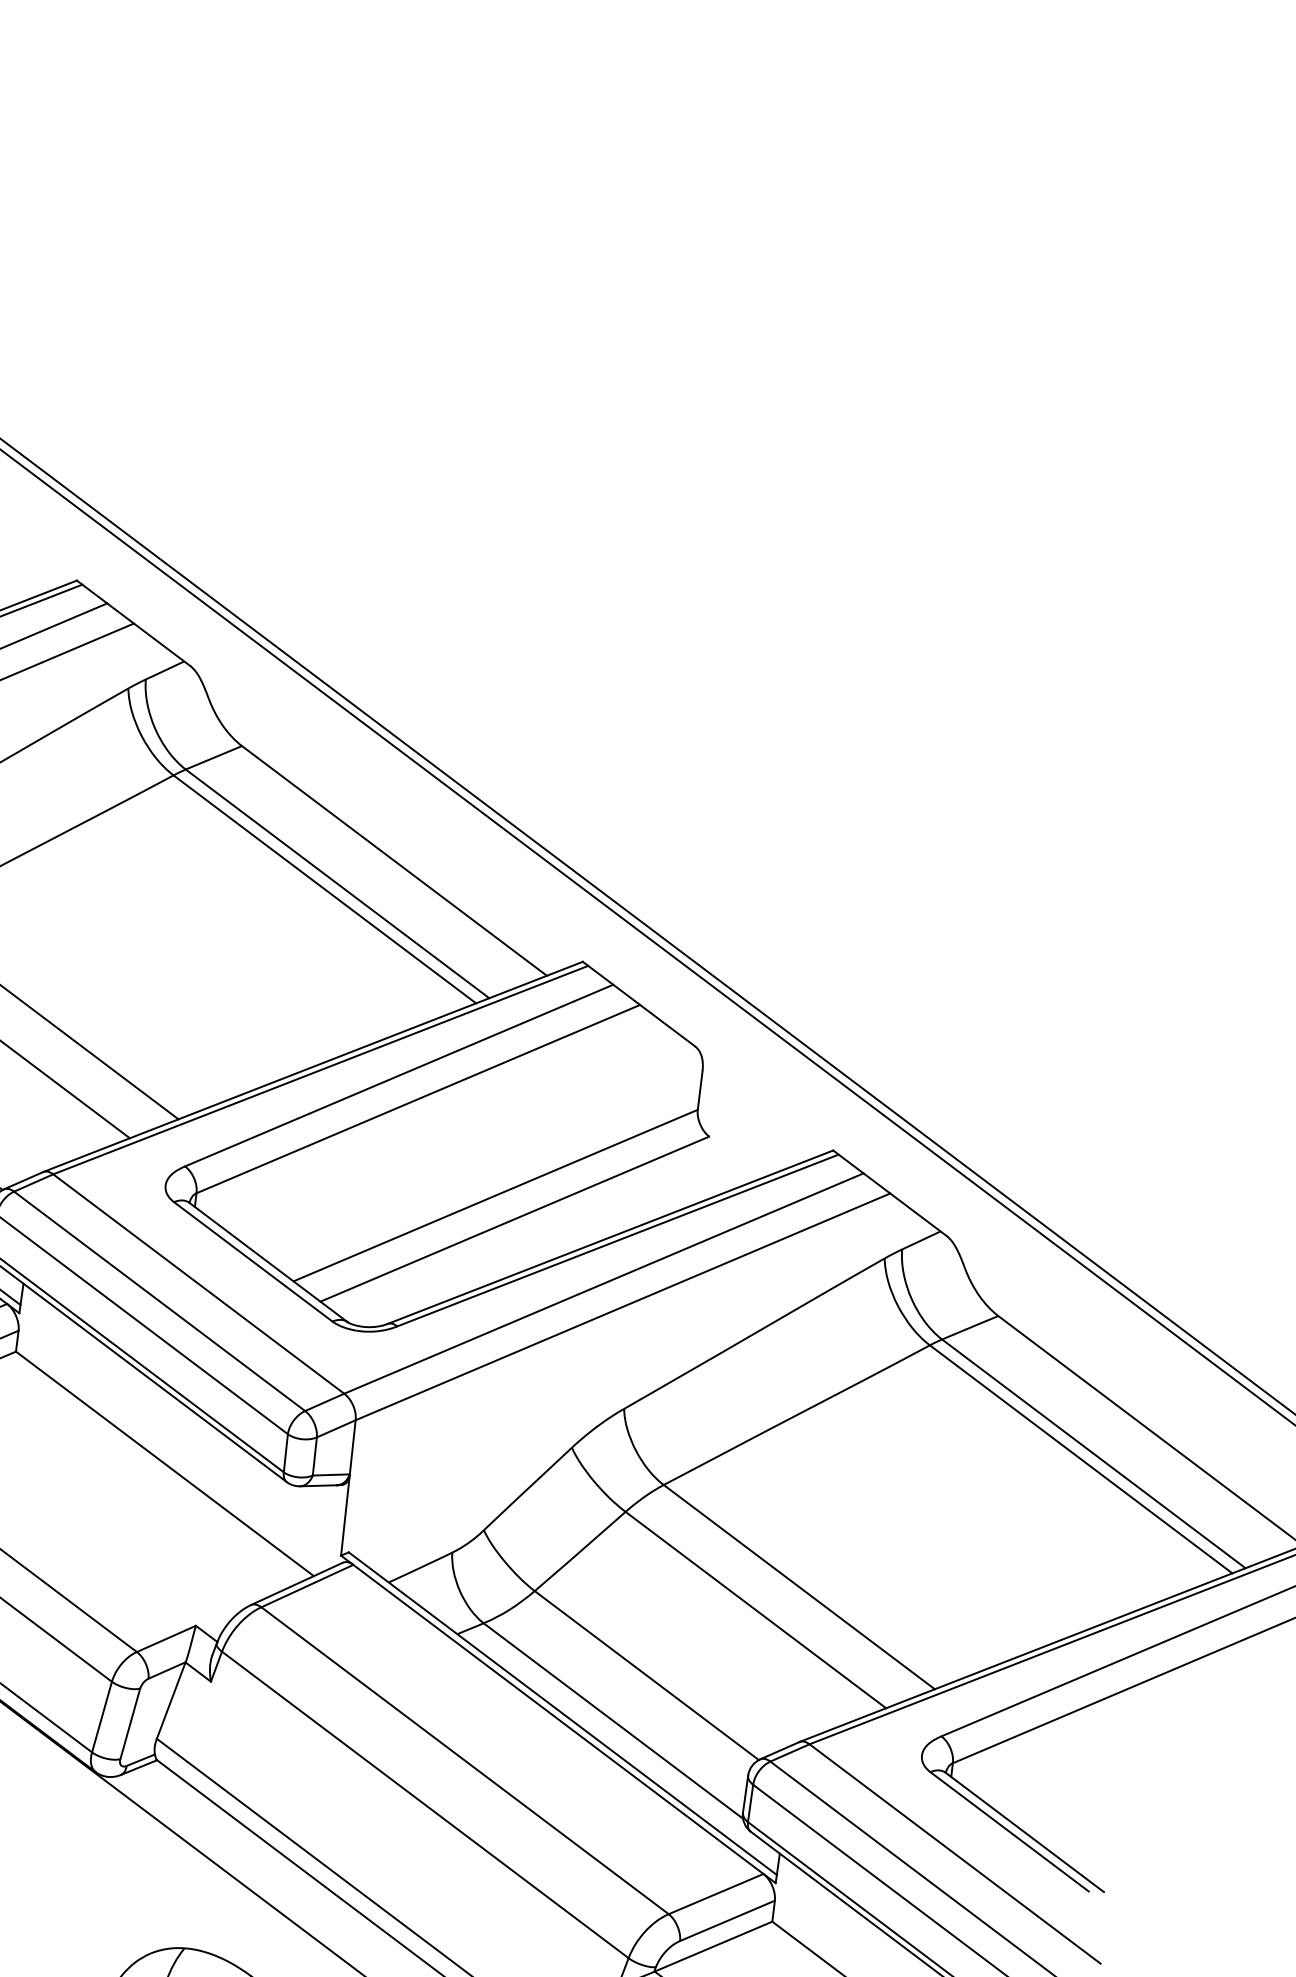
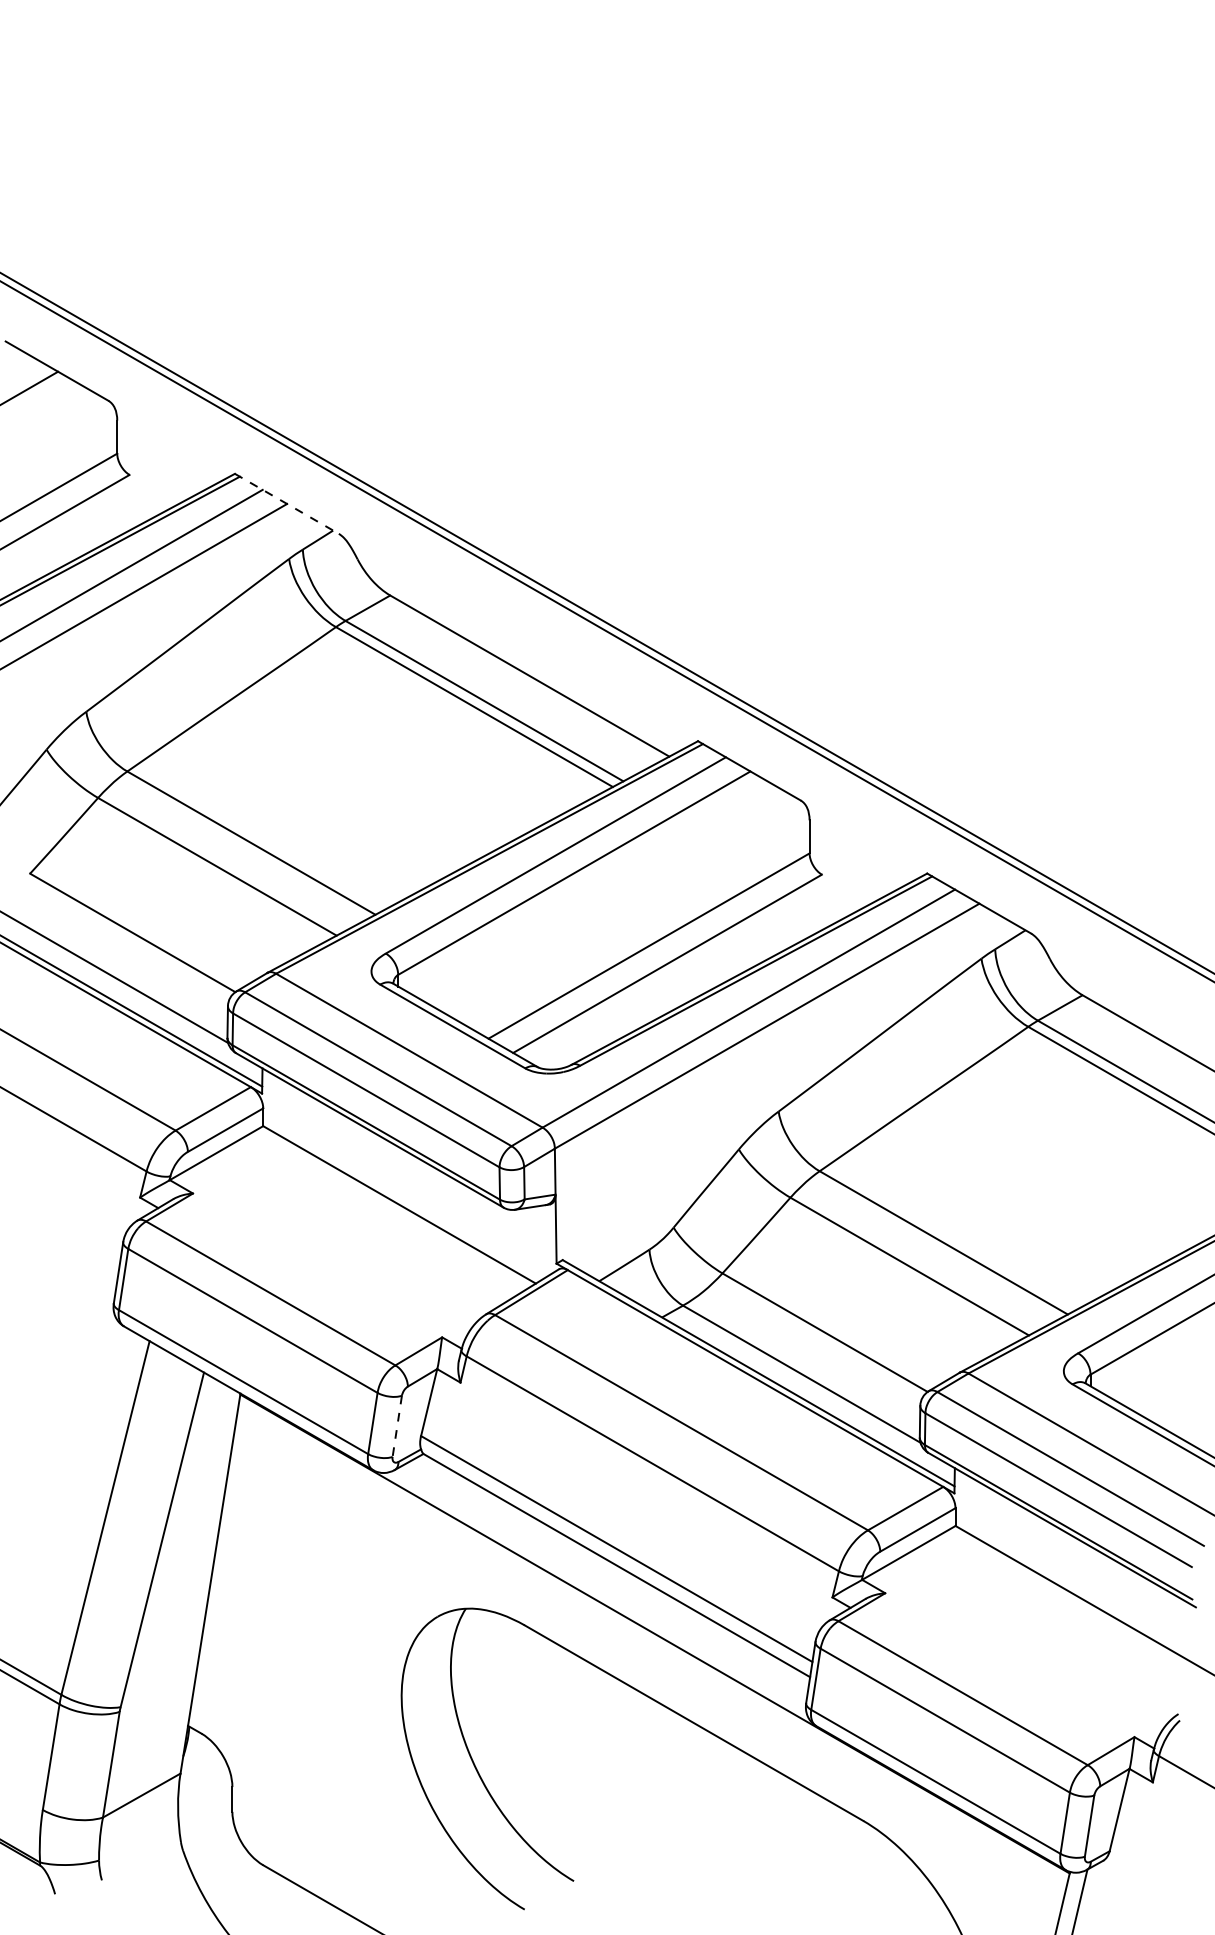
line: (133, 622) -> (286, 503), solid -> dashed
line: (130, 1724) -> (397, 1426), solid -> dashed

